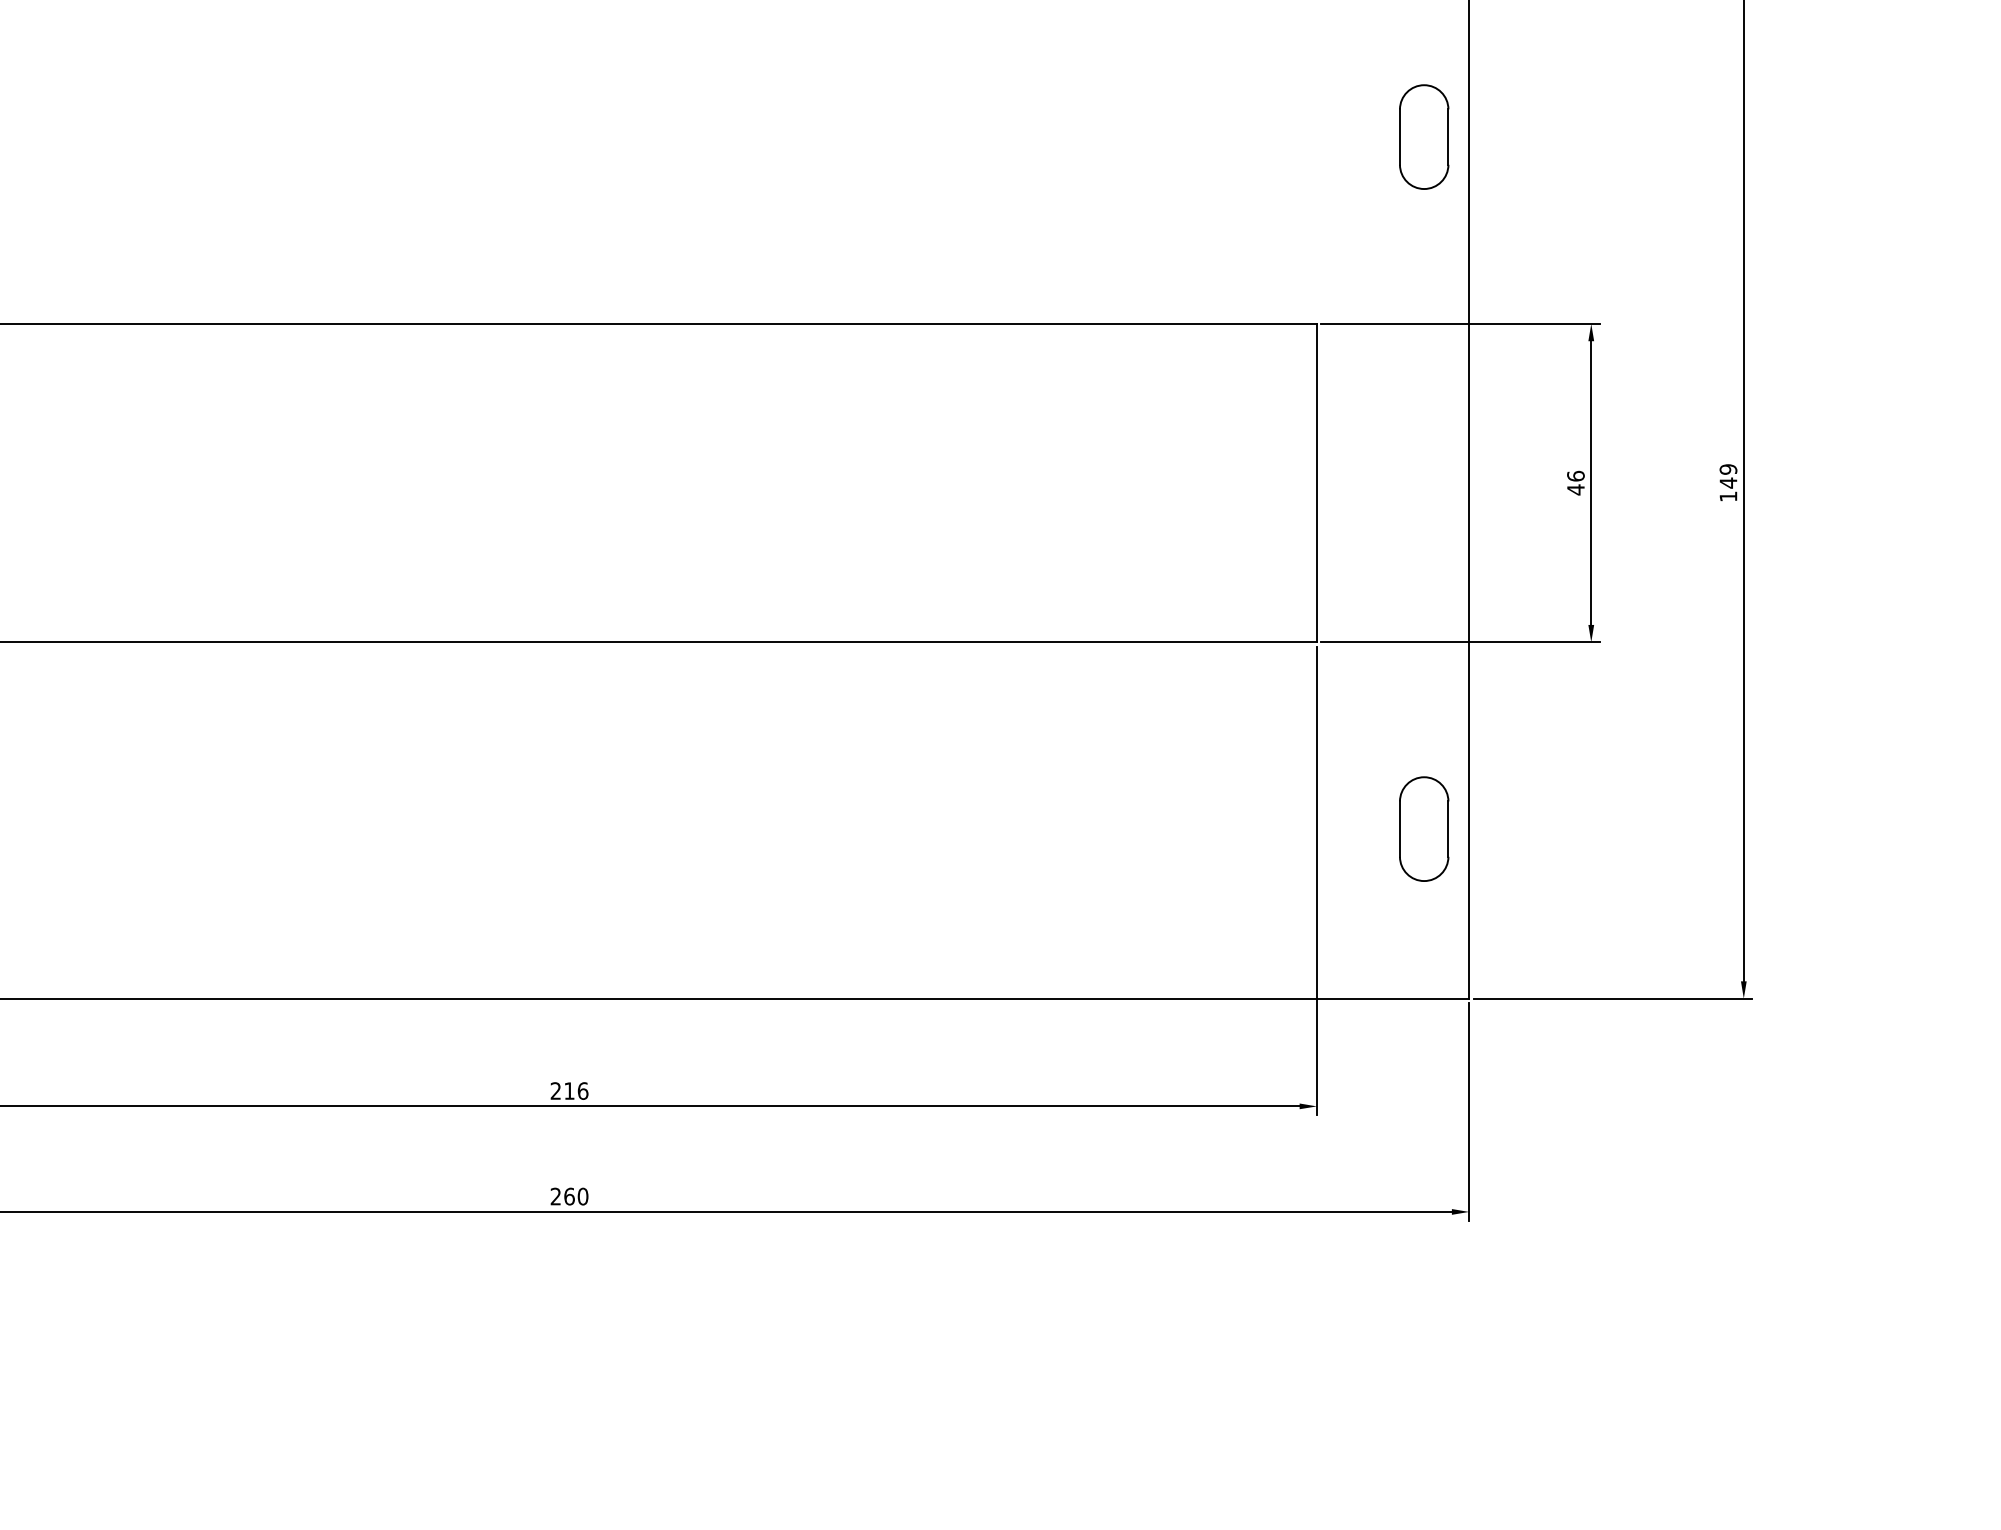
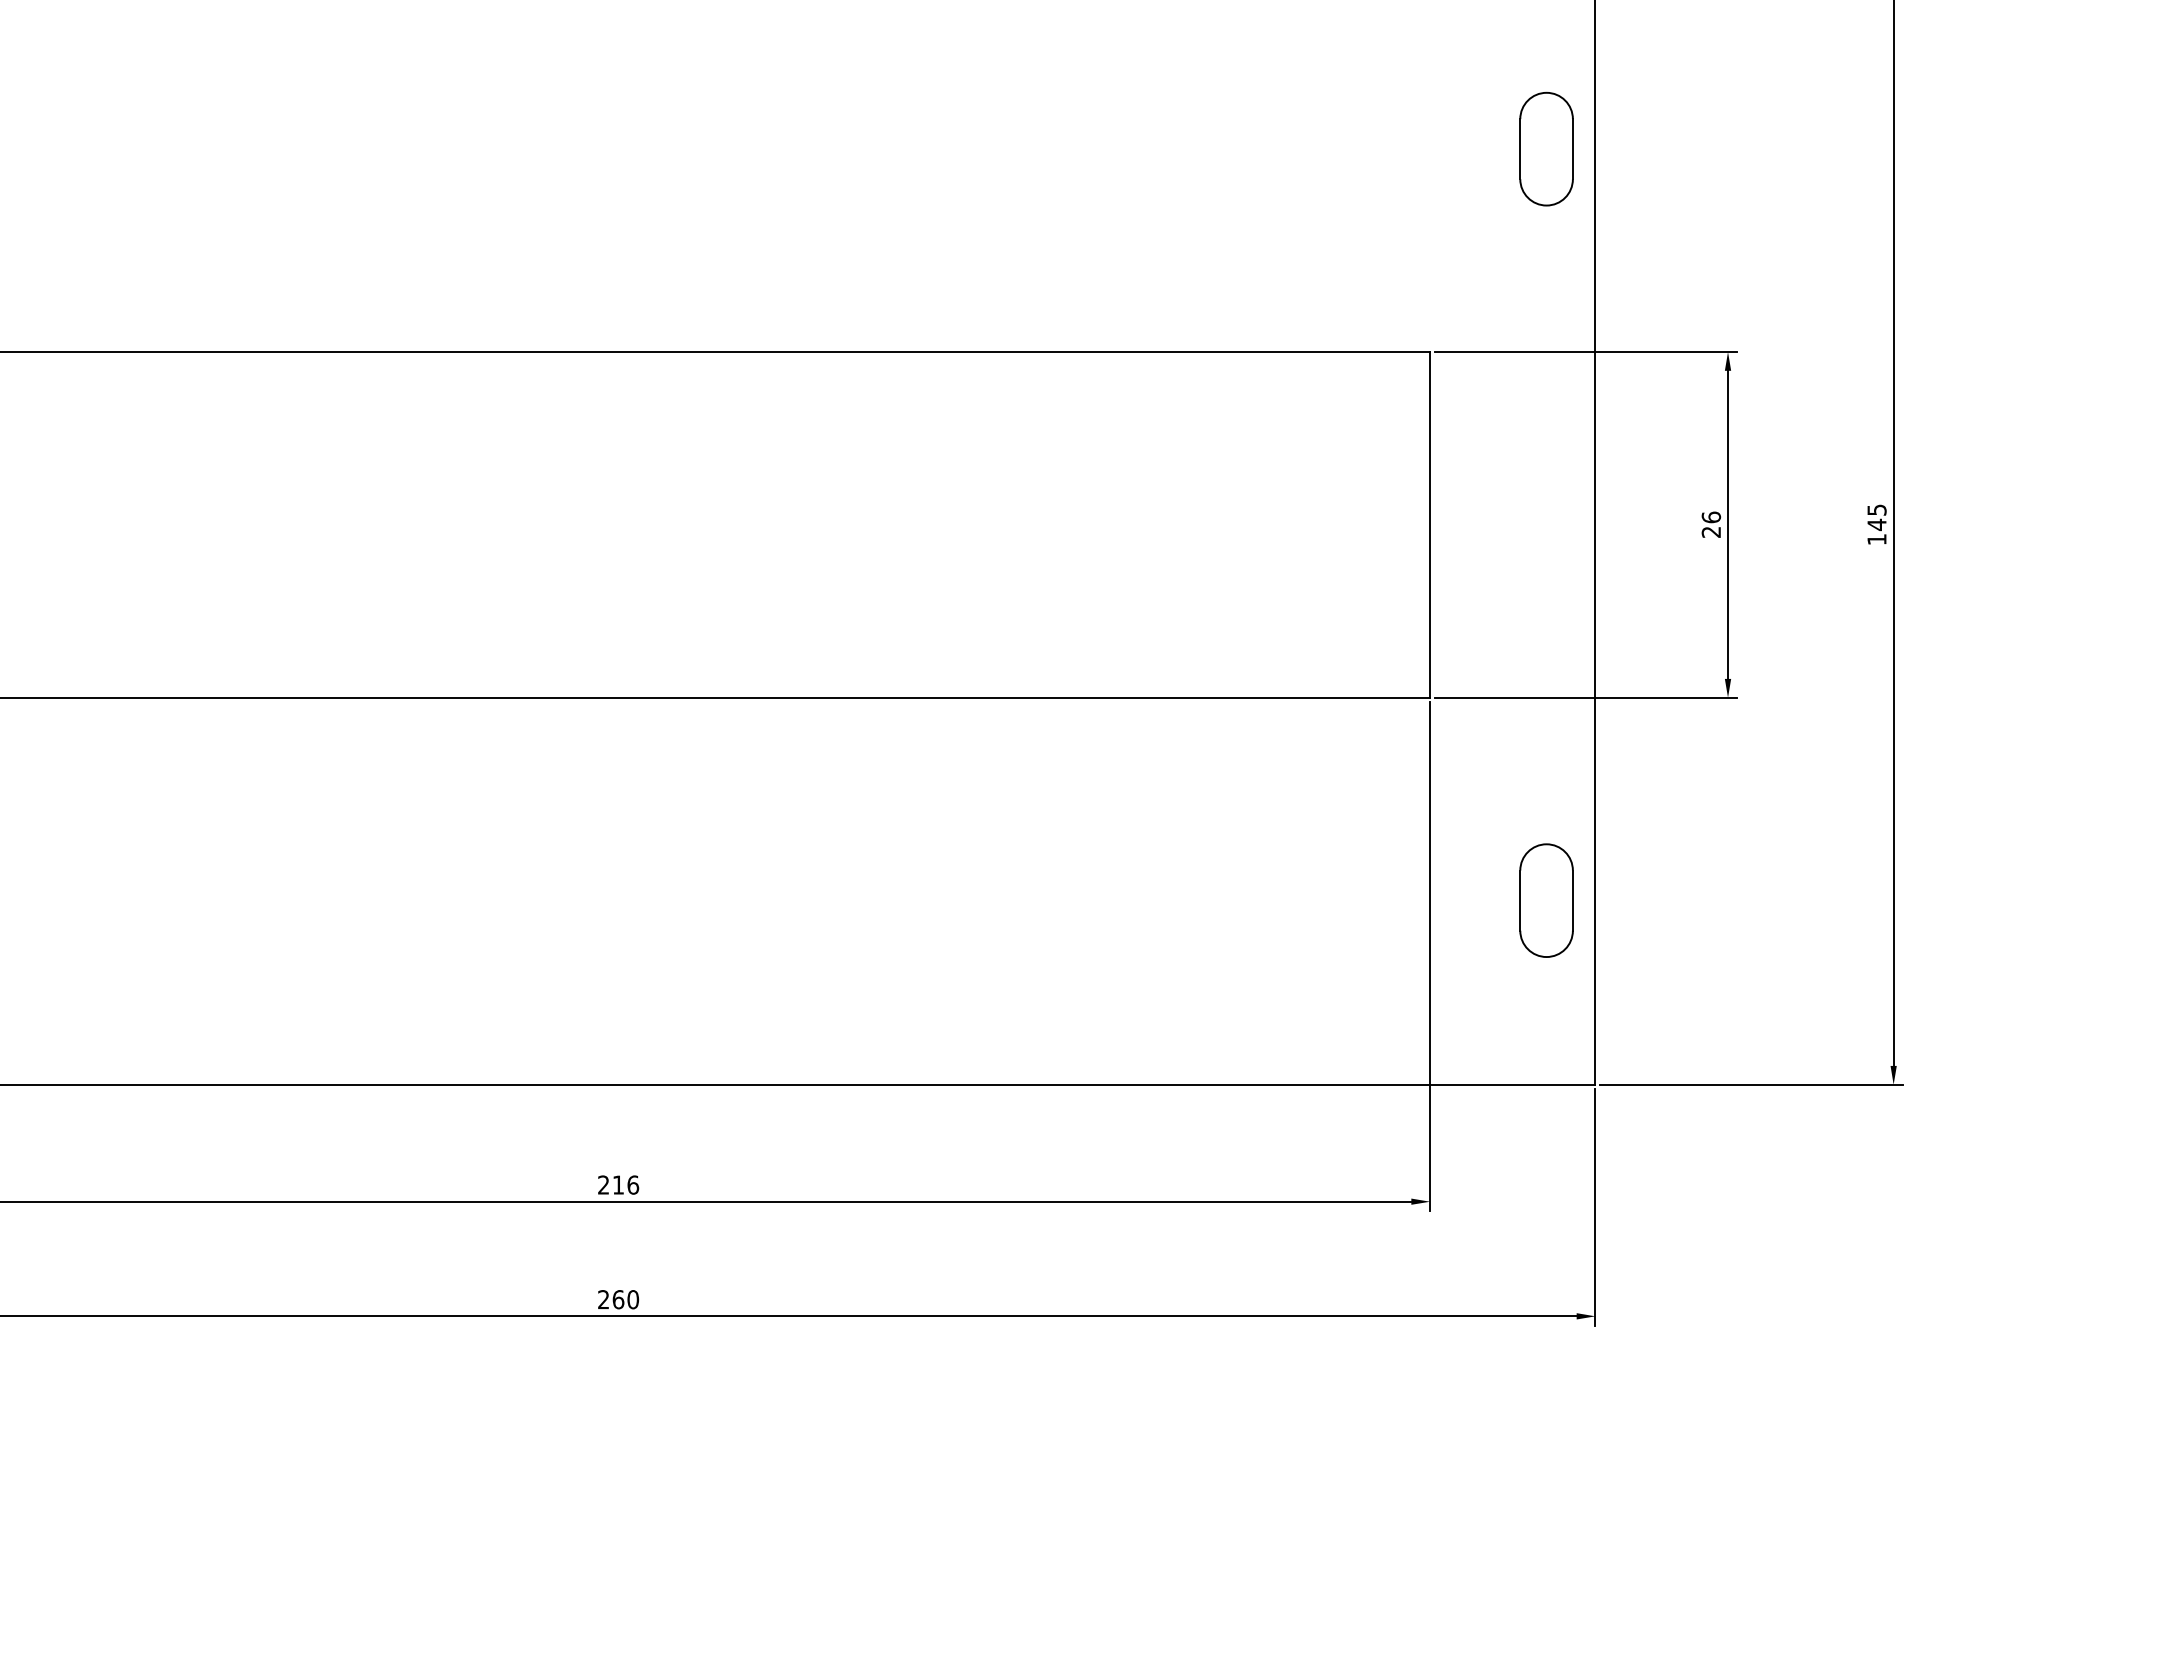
text: (1728, 468) -> (1876, 509), 149 -> 145
text: (1575, 490) -> (1710, 532), 46 -> 26

